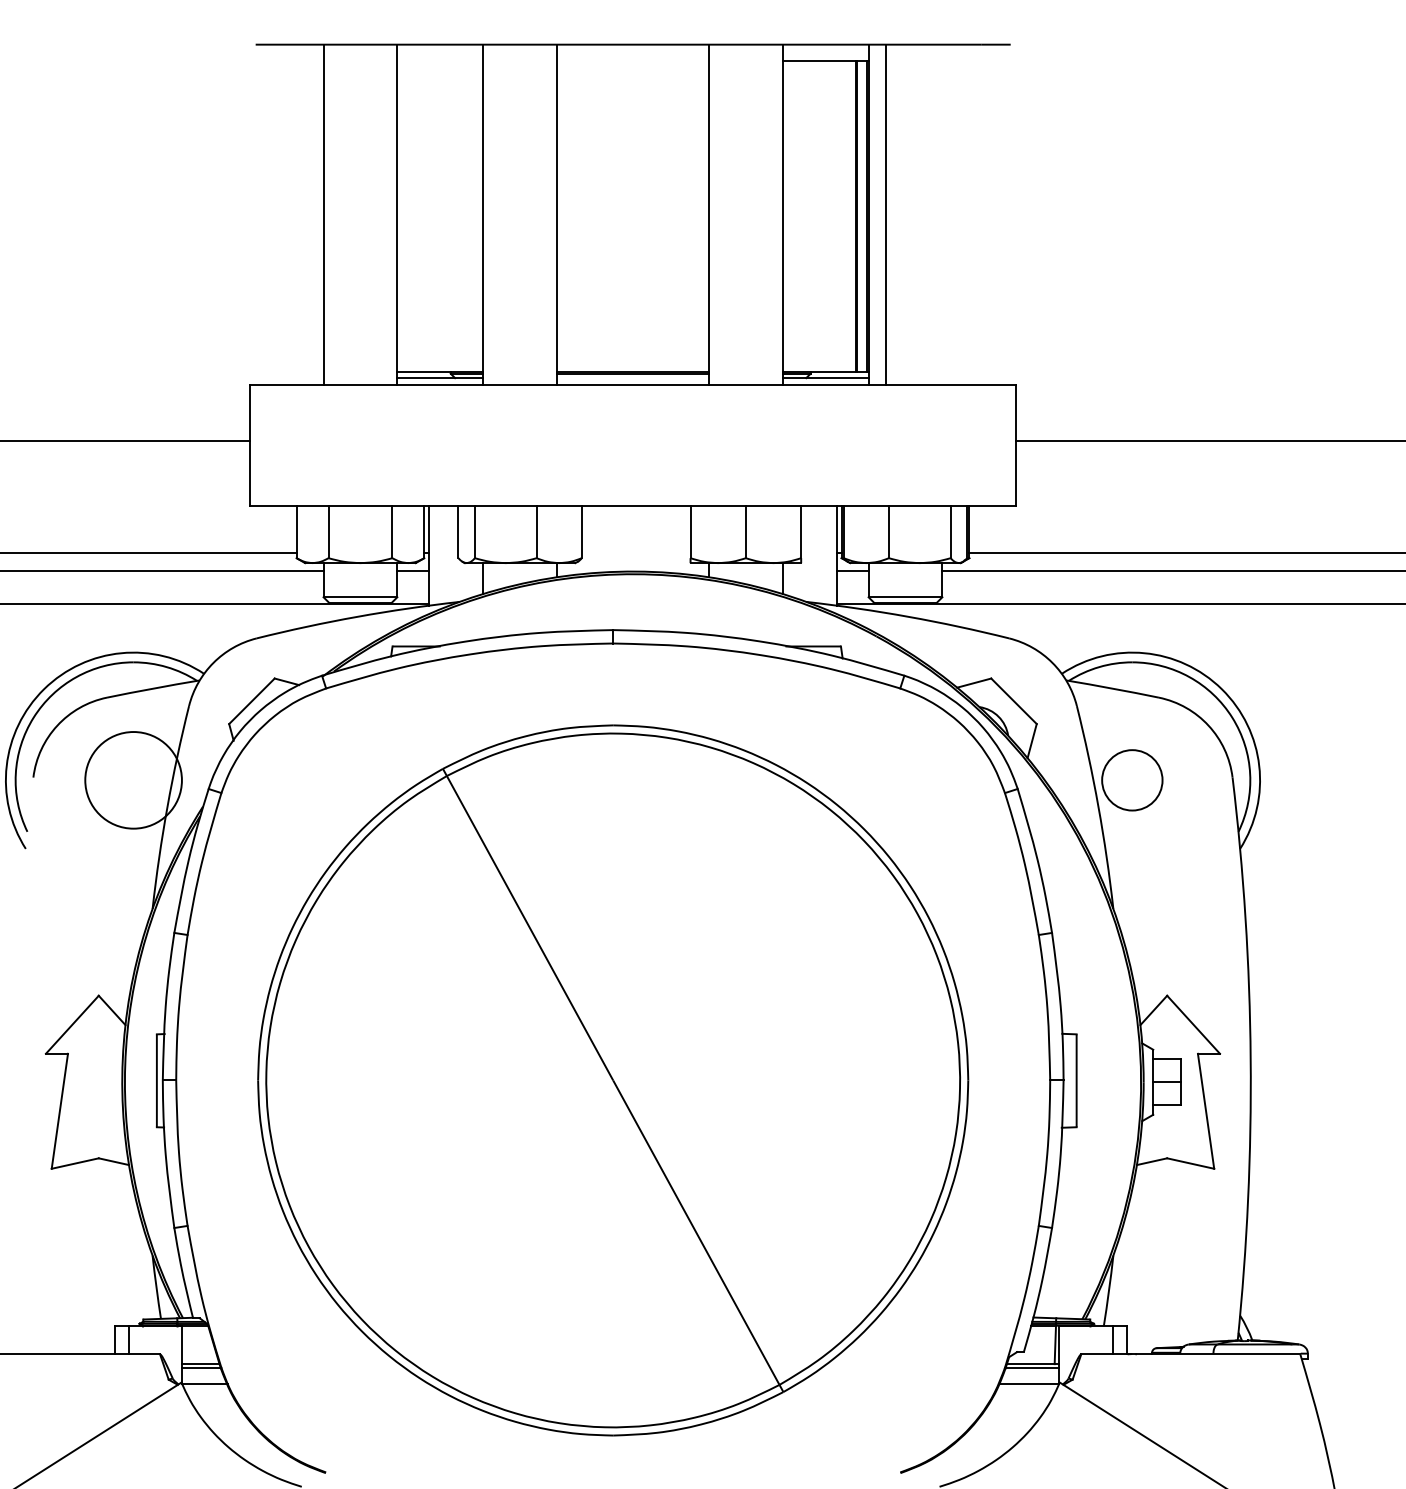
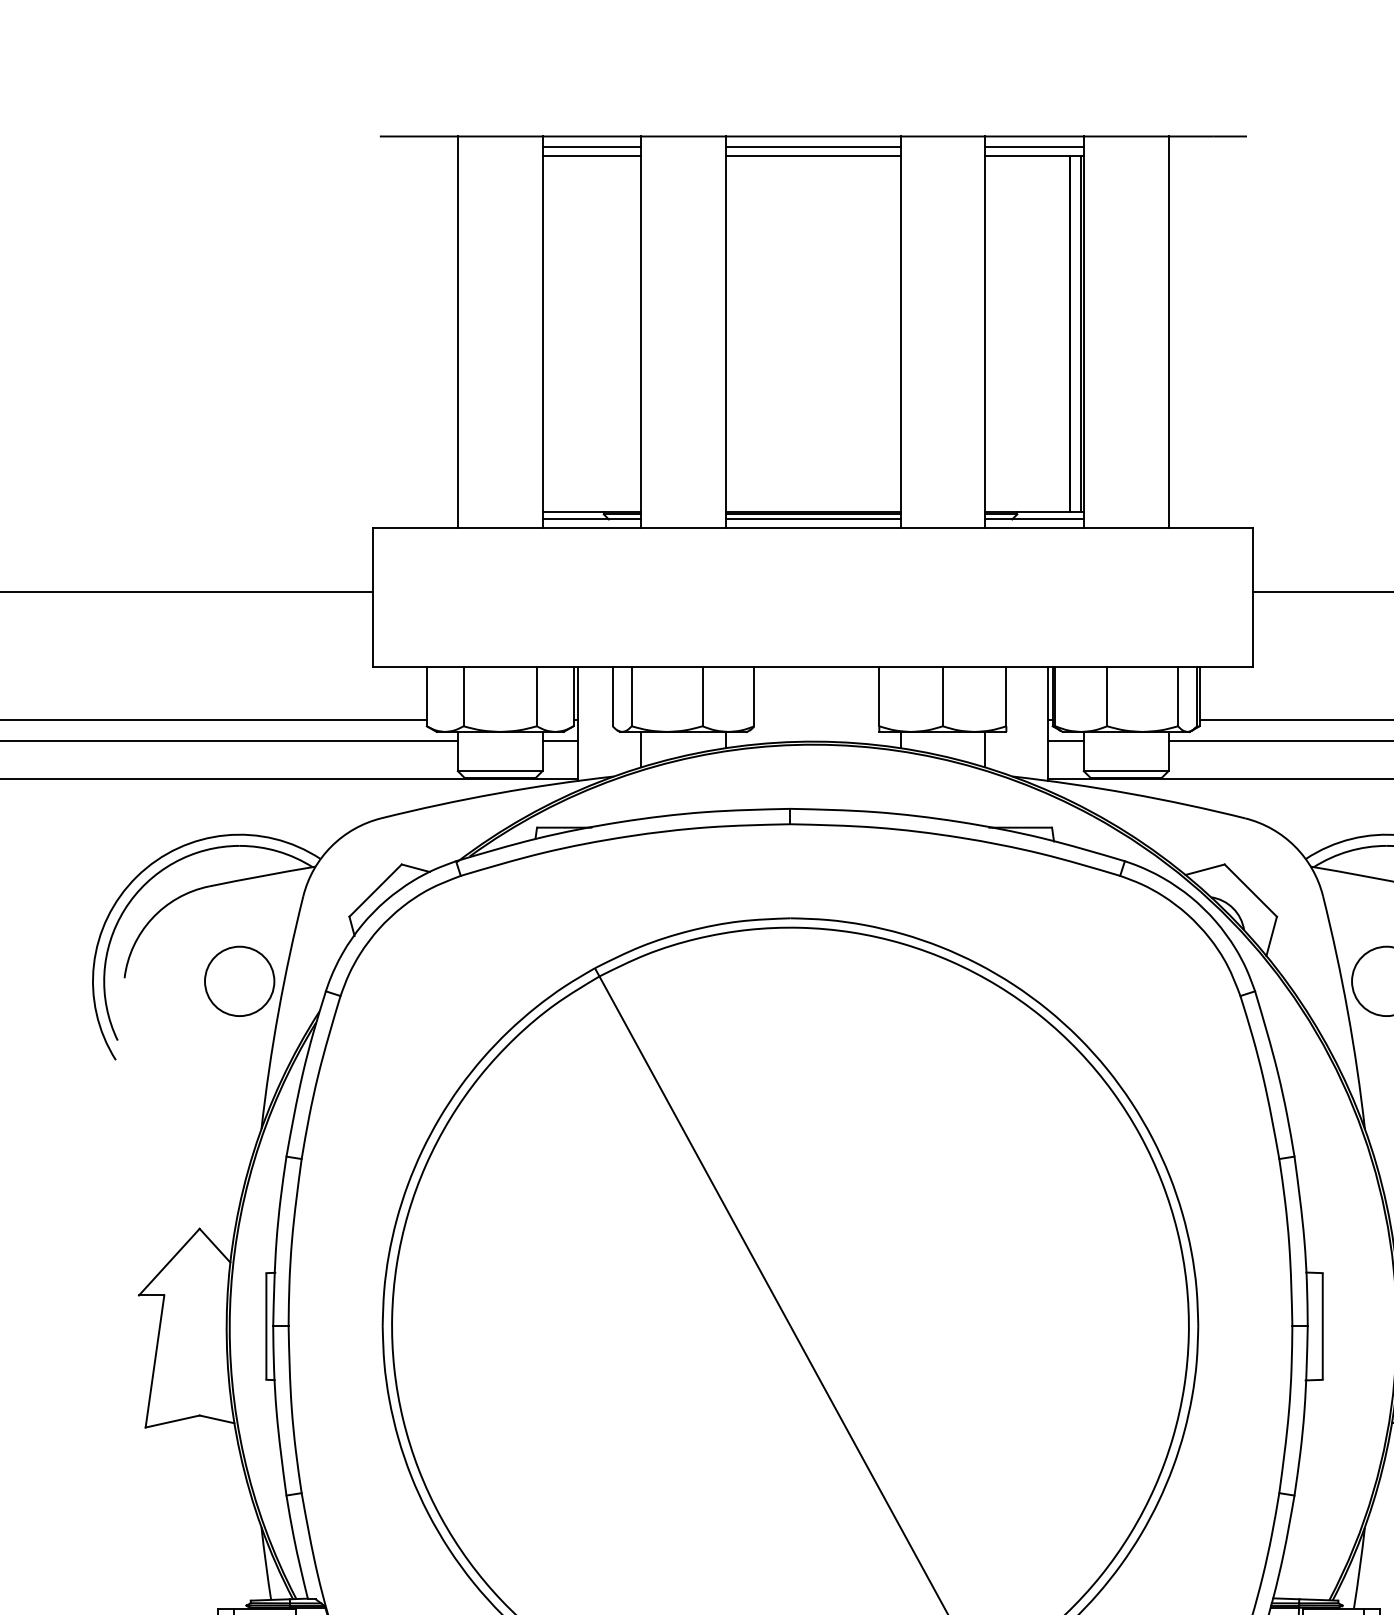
line: (440, 53) -> (592, 146), added
line: (632, 53) -> (812, 146), added
line: (825, 53) -> (1034, 146), added
line: (440, 61) -> (592, 155), added
line: (632, 61) -> (812, 155), added
line: (886, 214) -> (1168, 331), moved
line: (632, 378) -> (812, 519), added
circle: (133, 780) -> (239, 981), size x0.62

